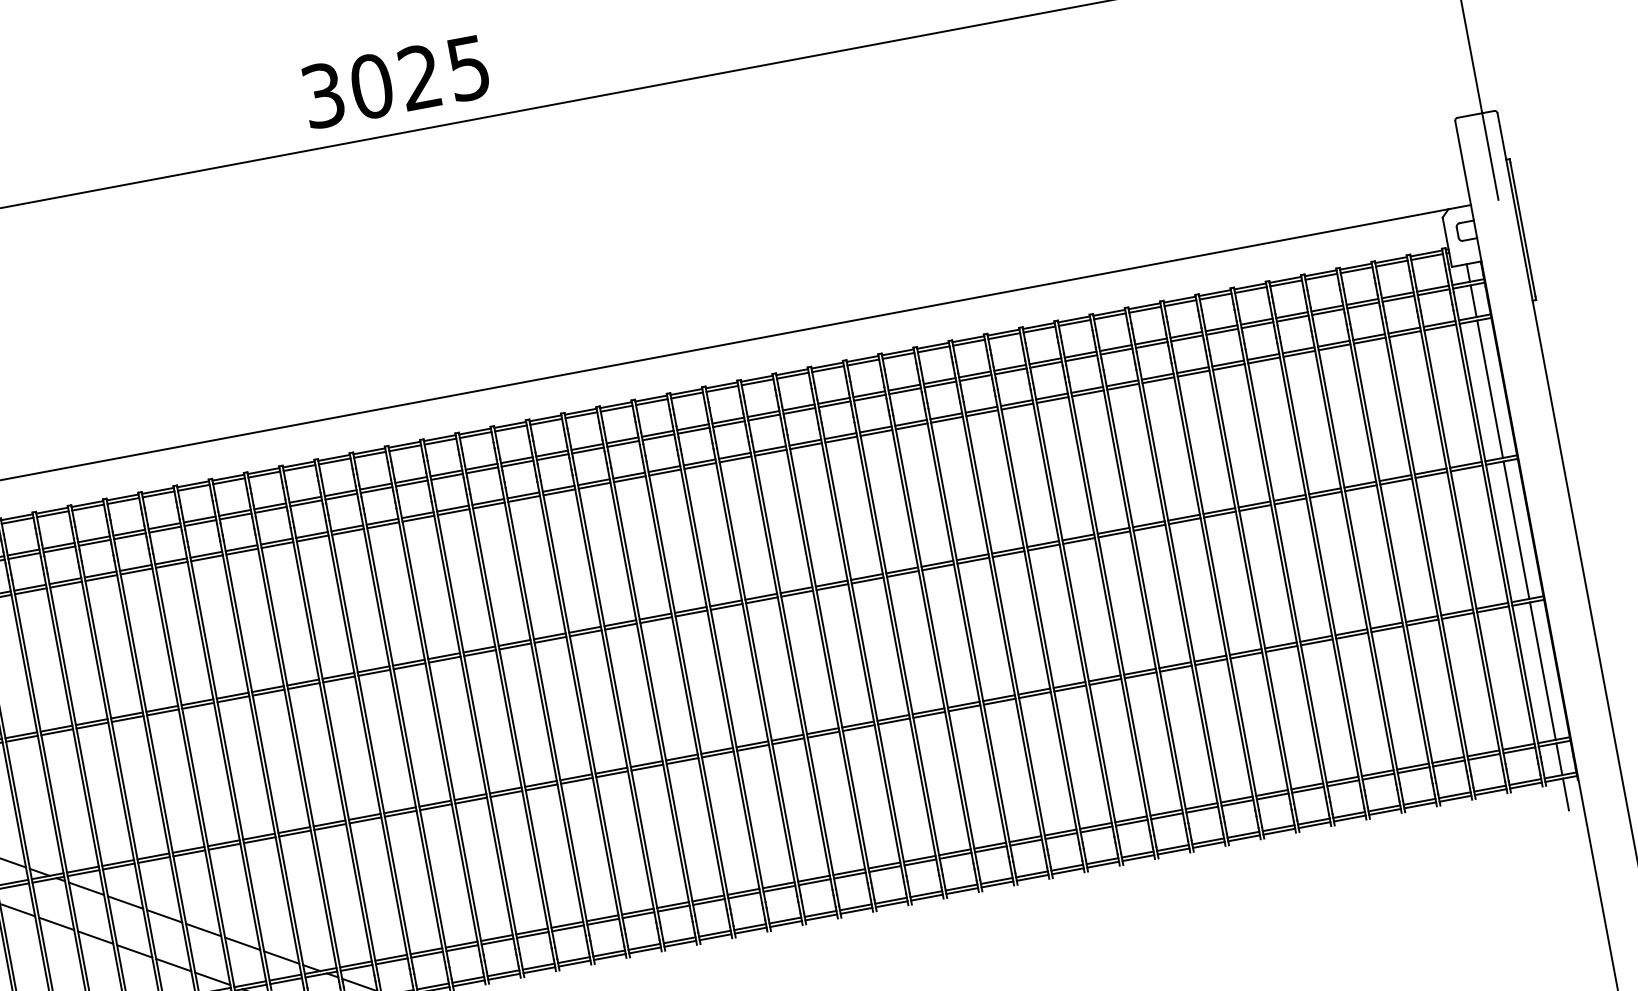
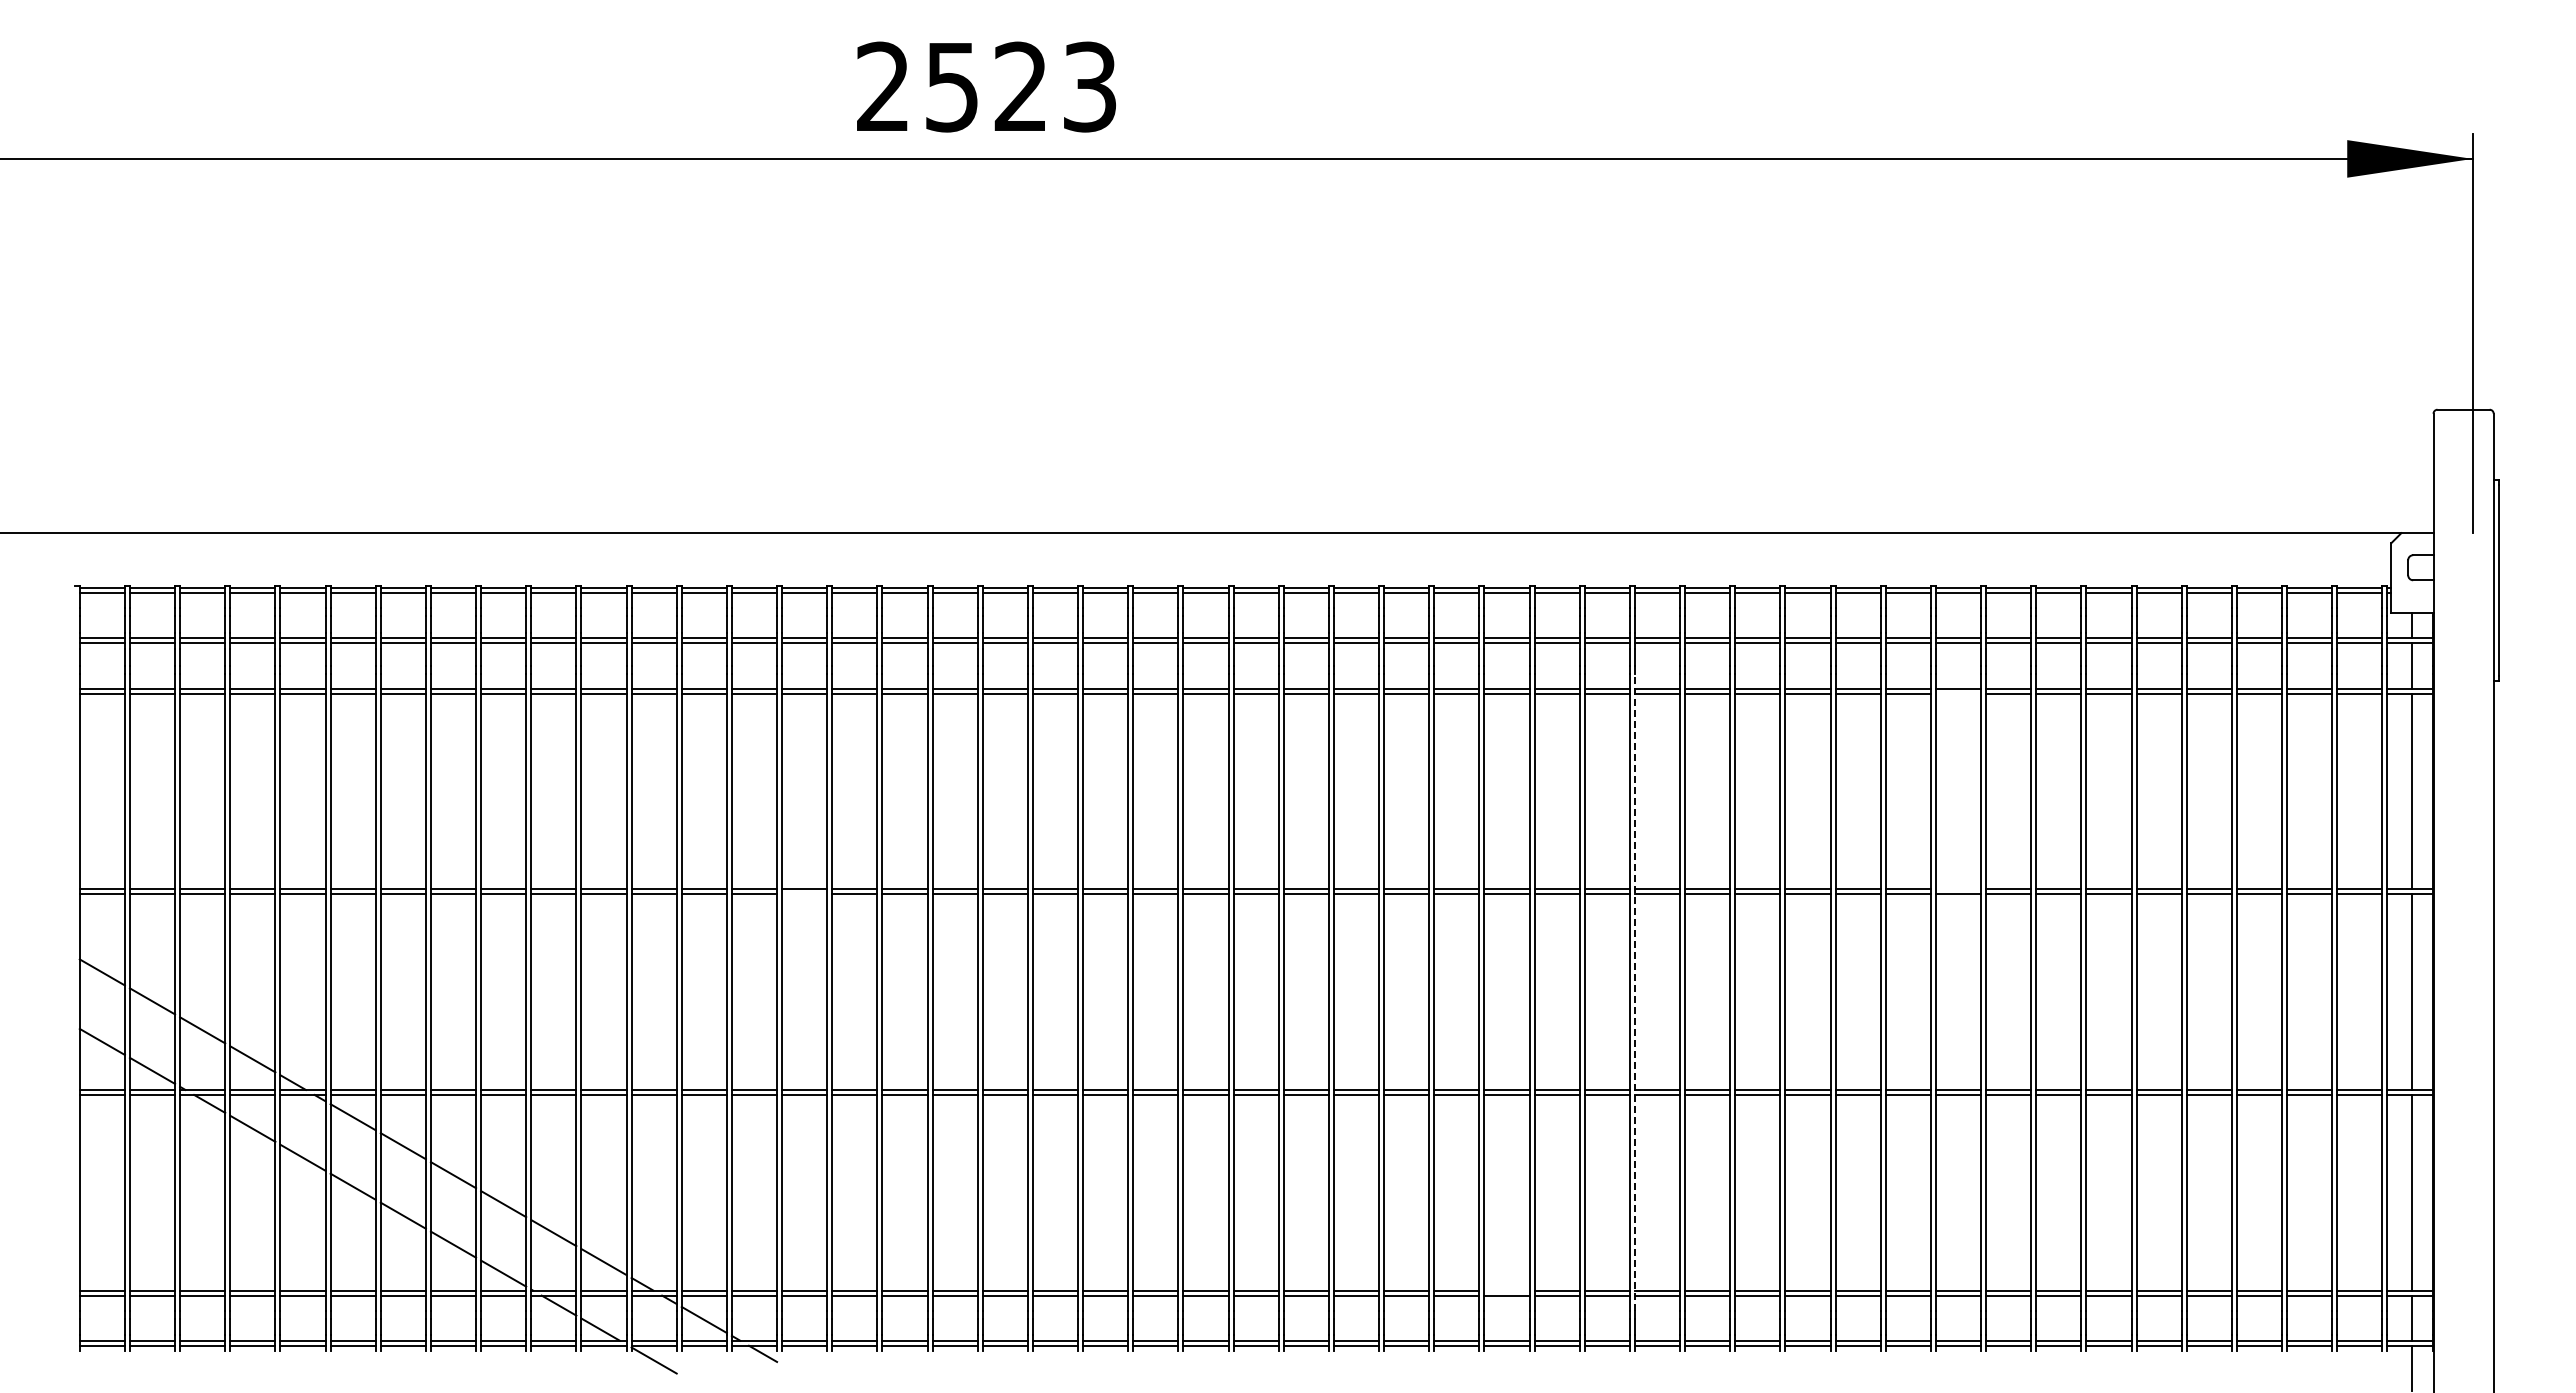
text: (395, 81) -> (986, 86), 3025 -> 2523
line: (1158, 380) -> (1958, 693), removed
line: (1184, 517) -> (1958, 889), removed
line: (970, 632) -> (1634, 992), solid -> dashed
line: (374, 673) -> (804, 894), removed
line: (919, 858) -> (1506, 1290), removed

